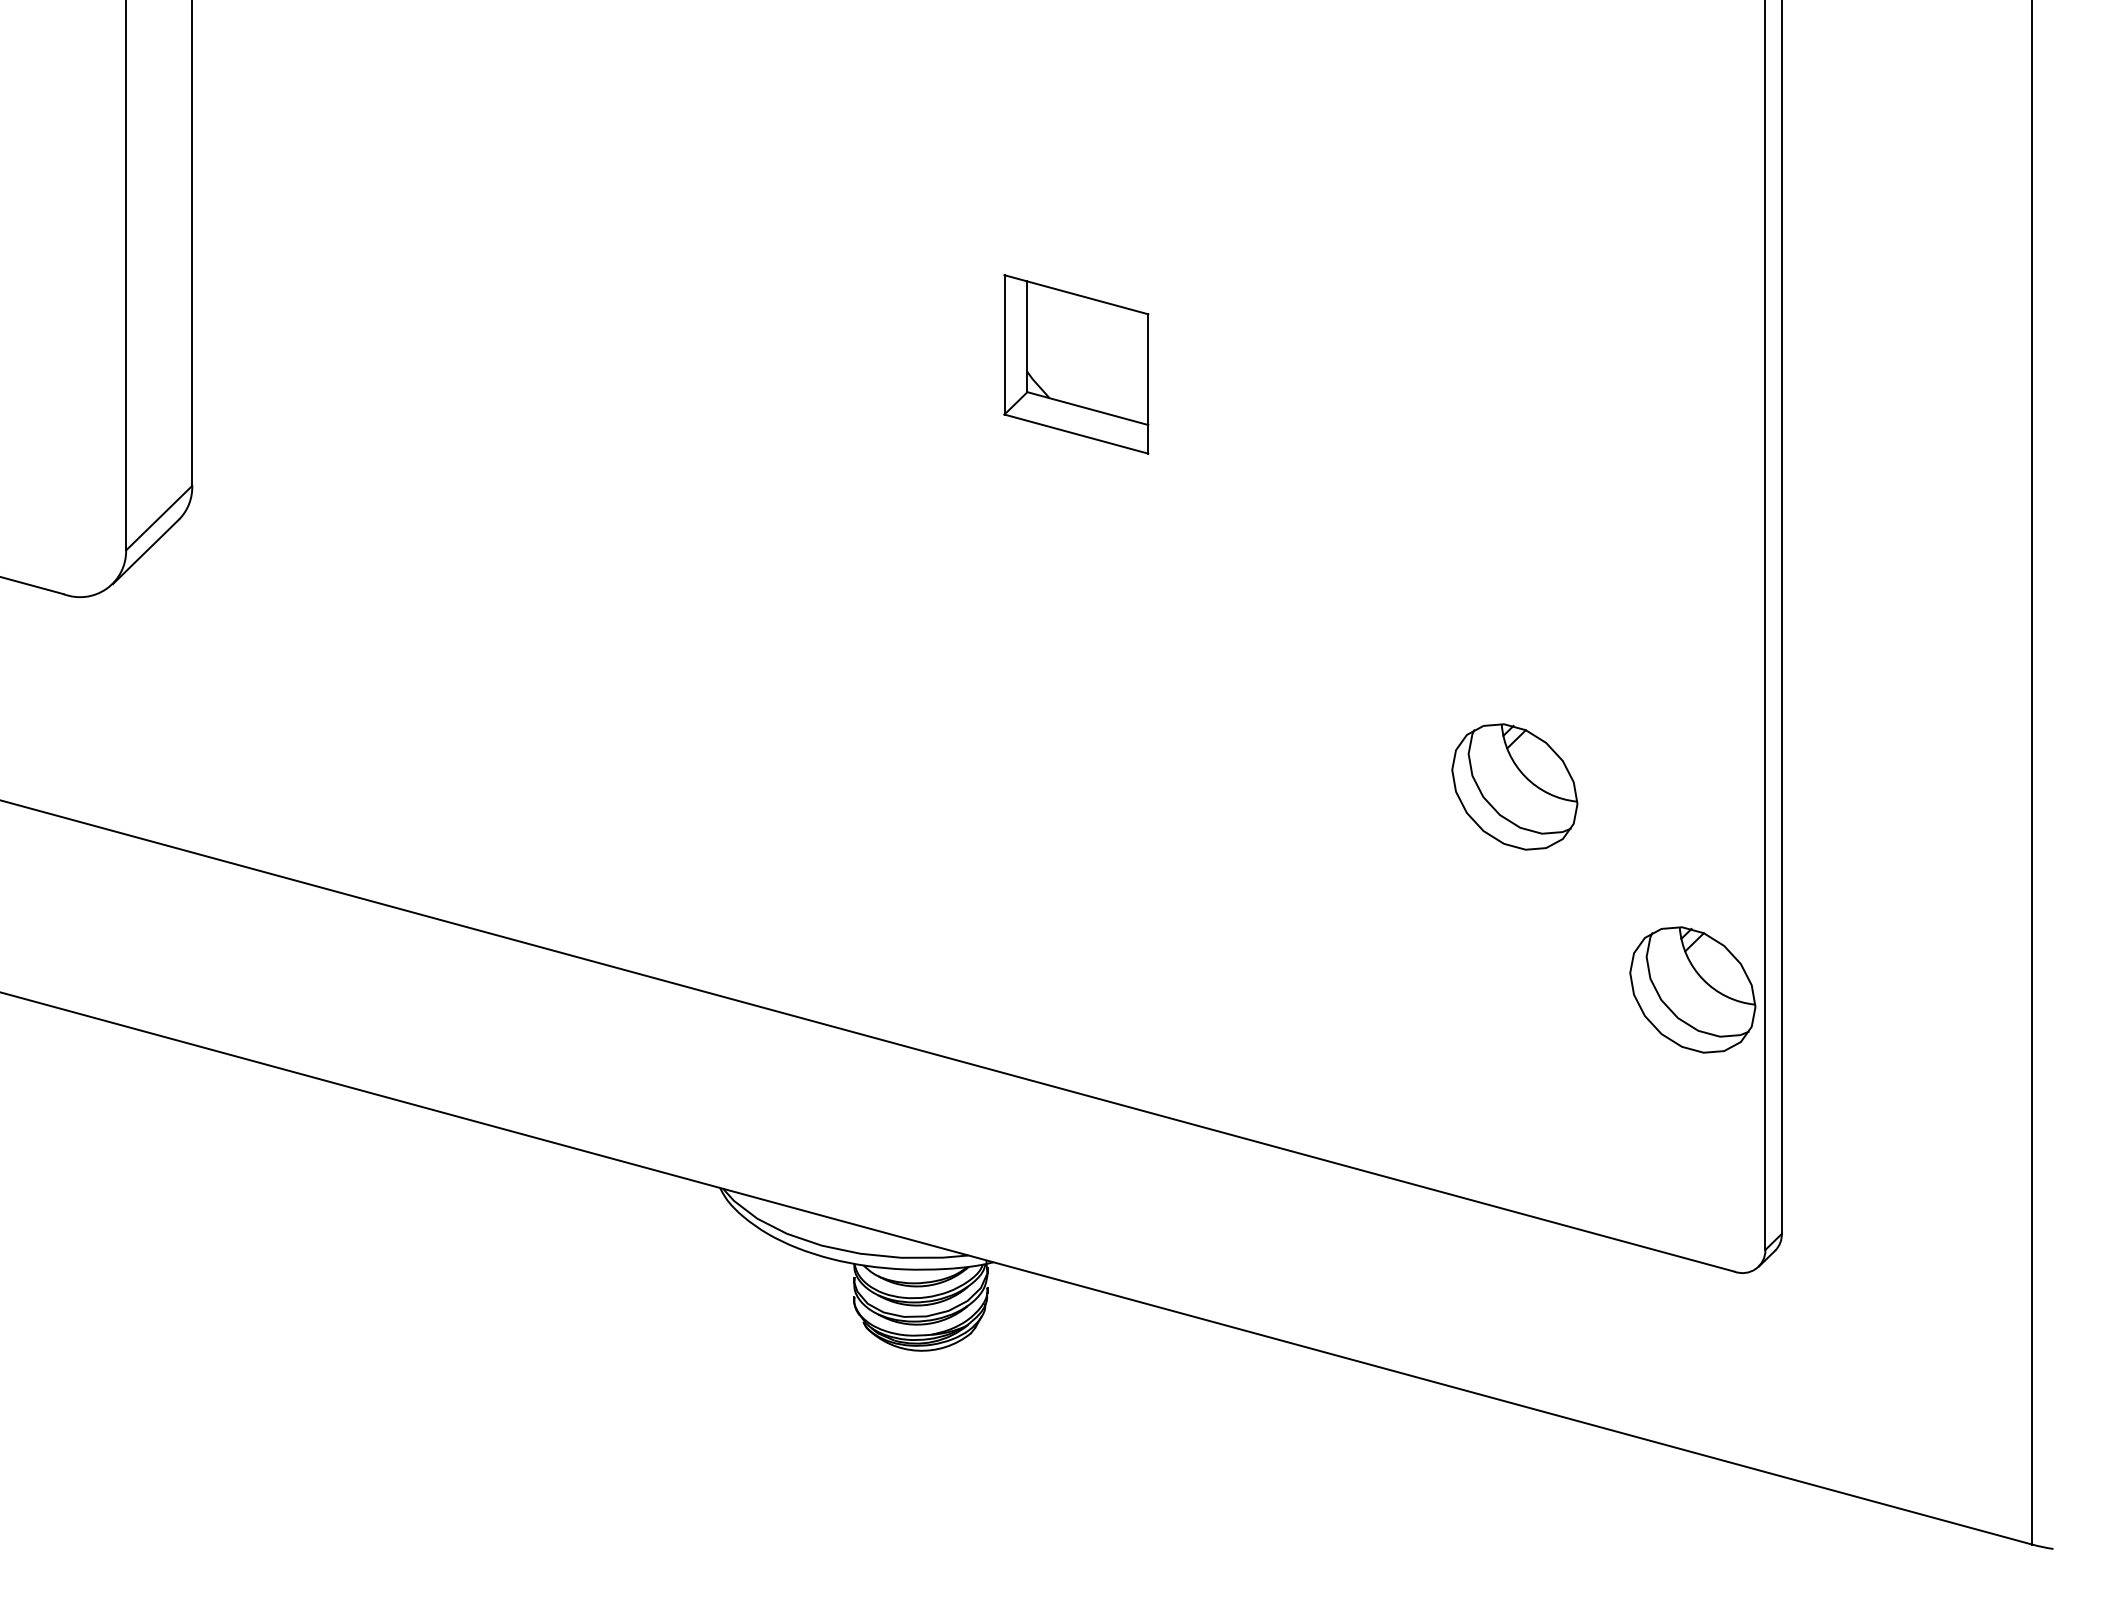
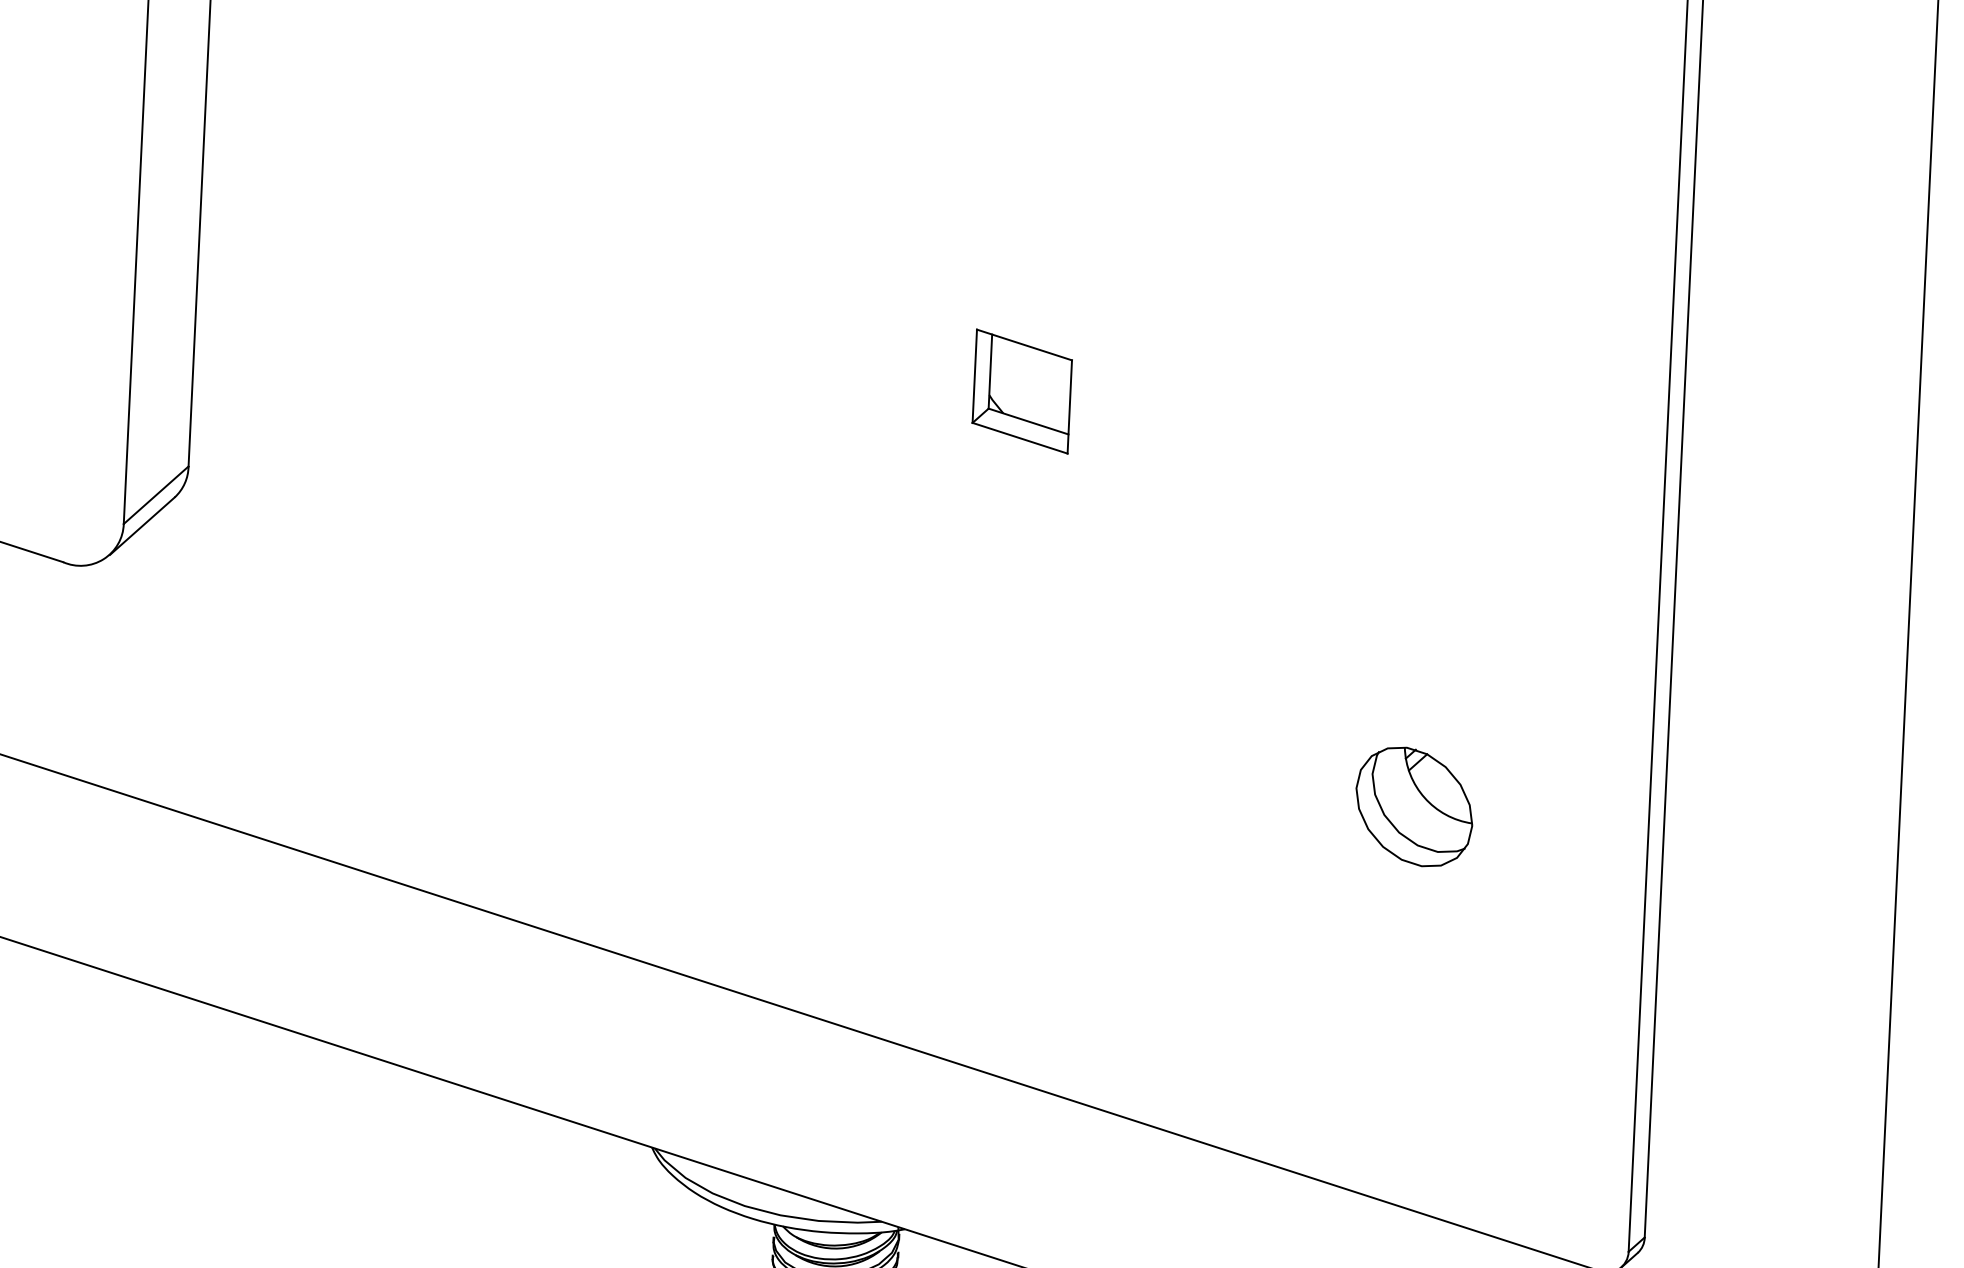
part: (1076, 363) -> (1022, 390), size x0.71
part: (1692, 989) -> (1571, 1004), removed

